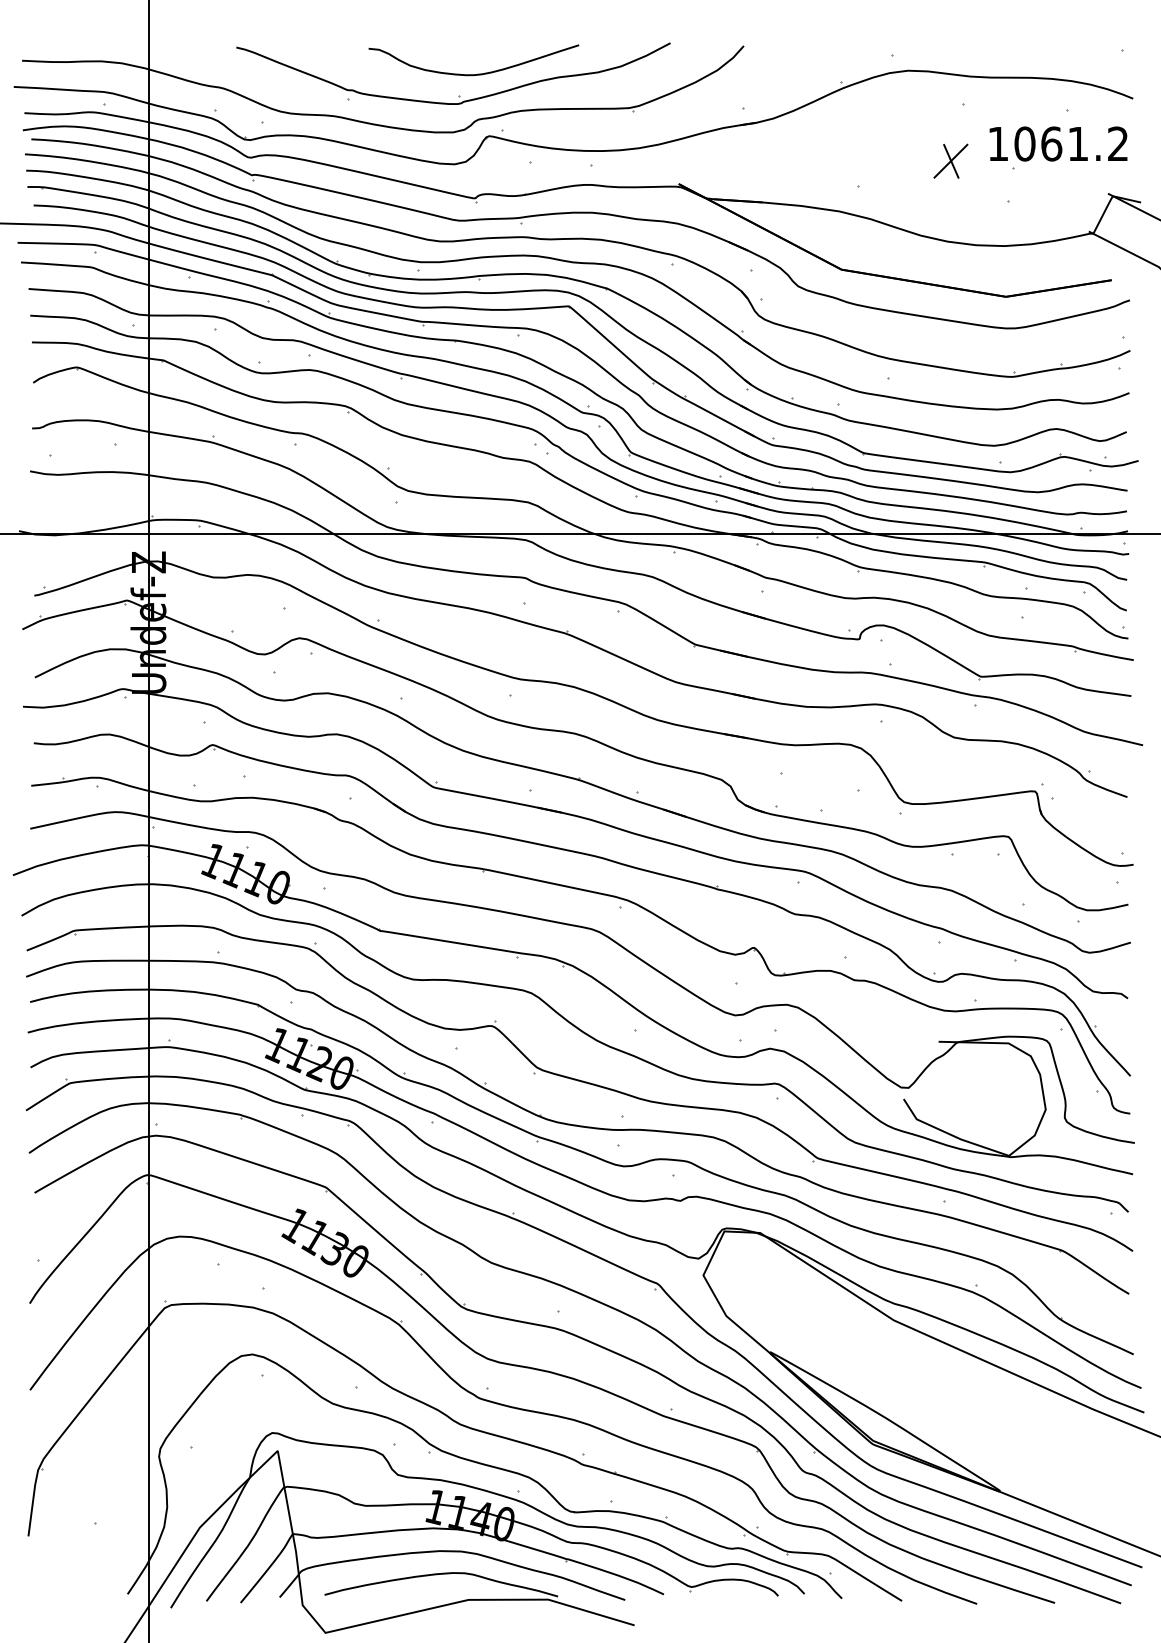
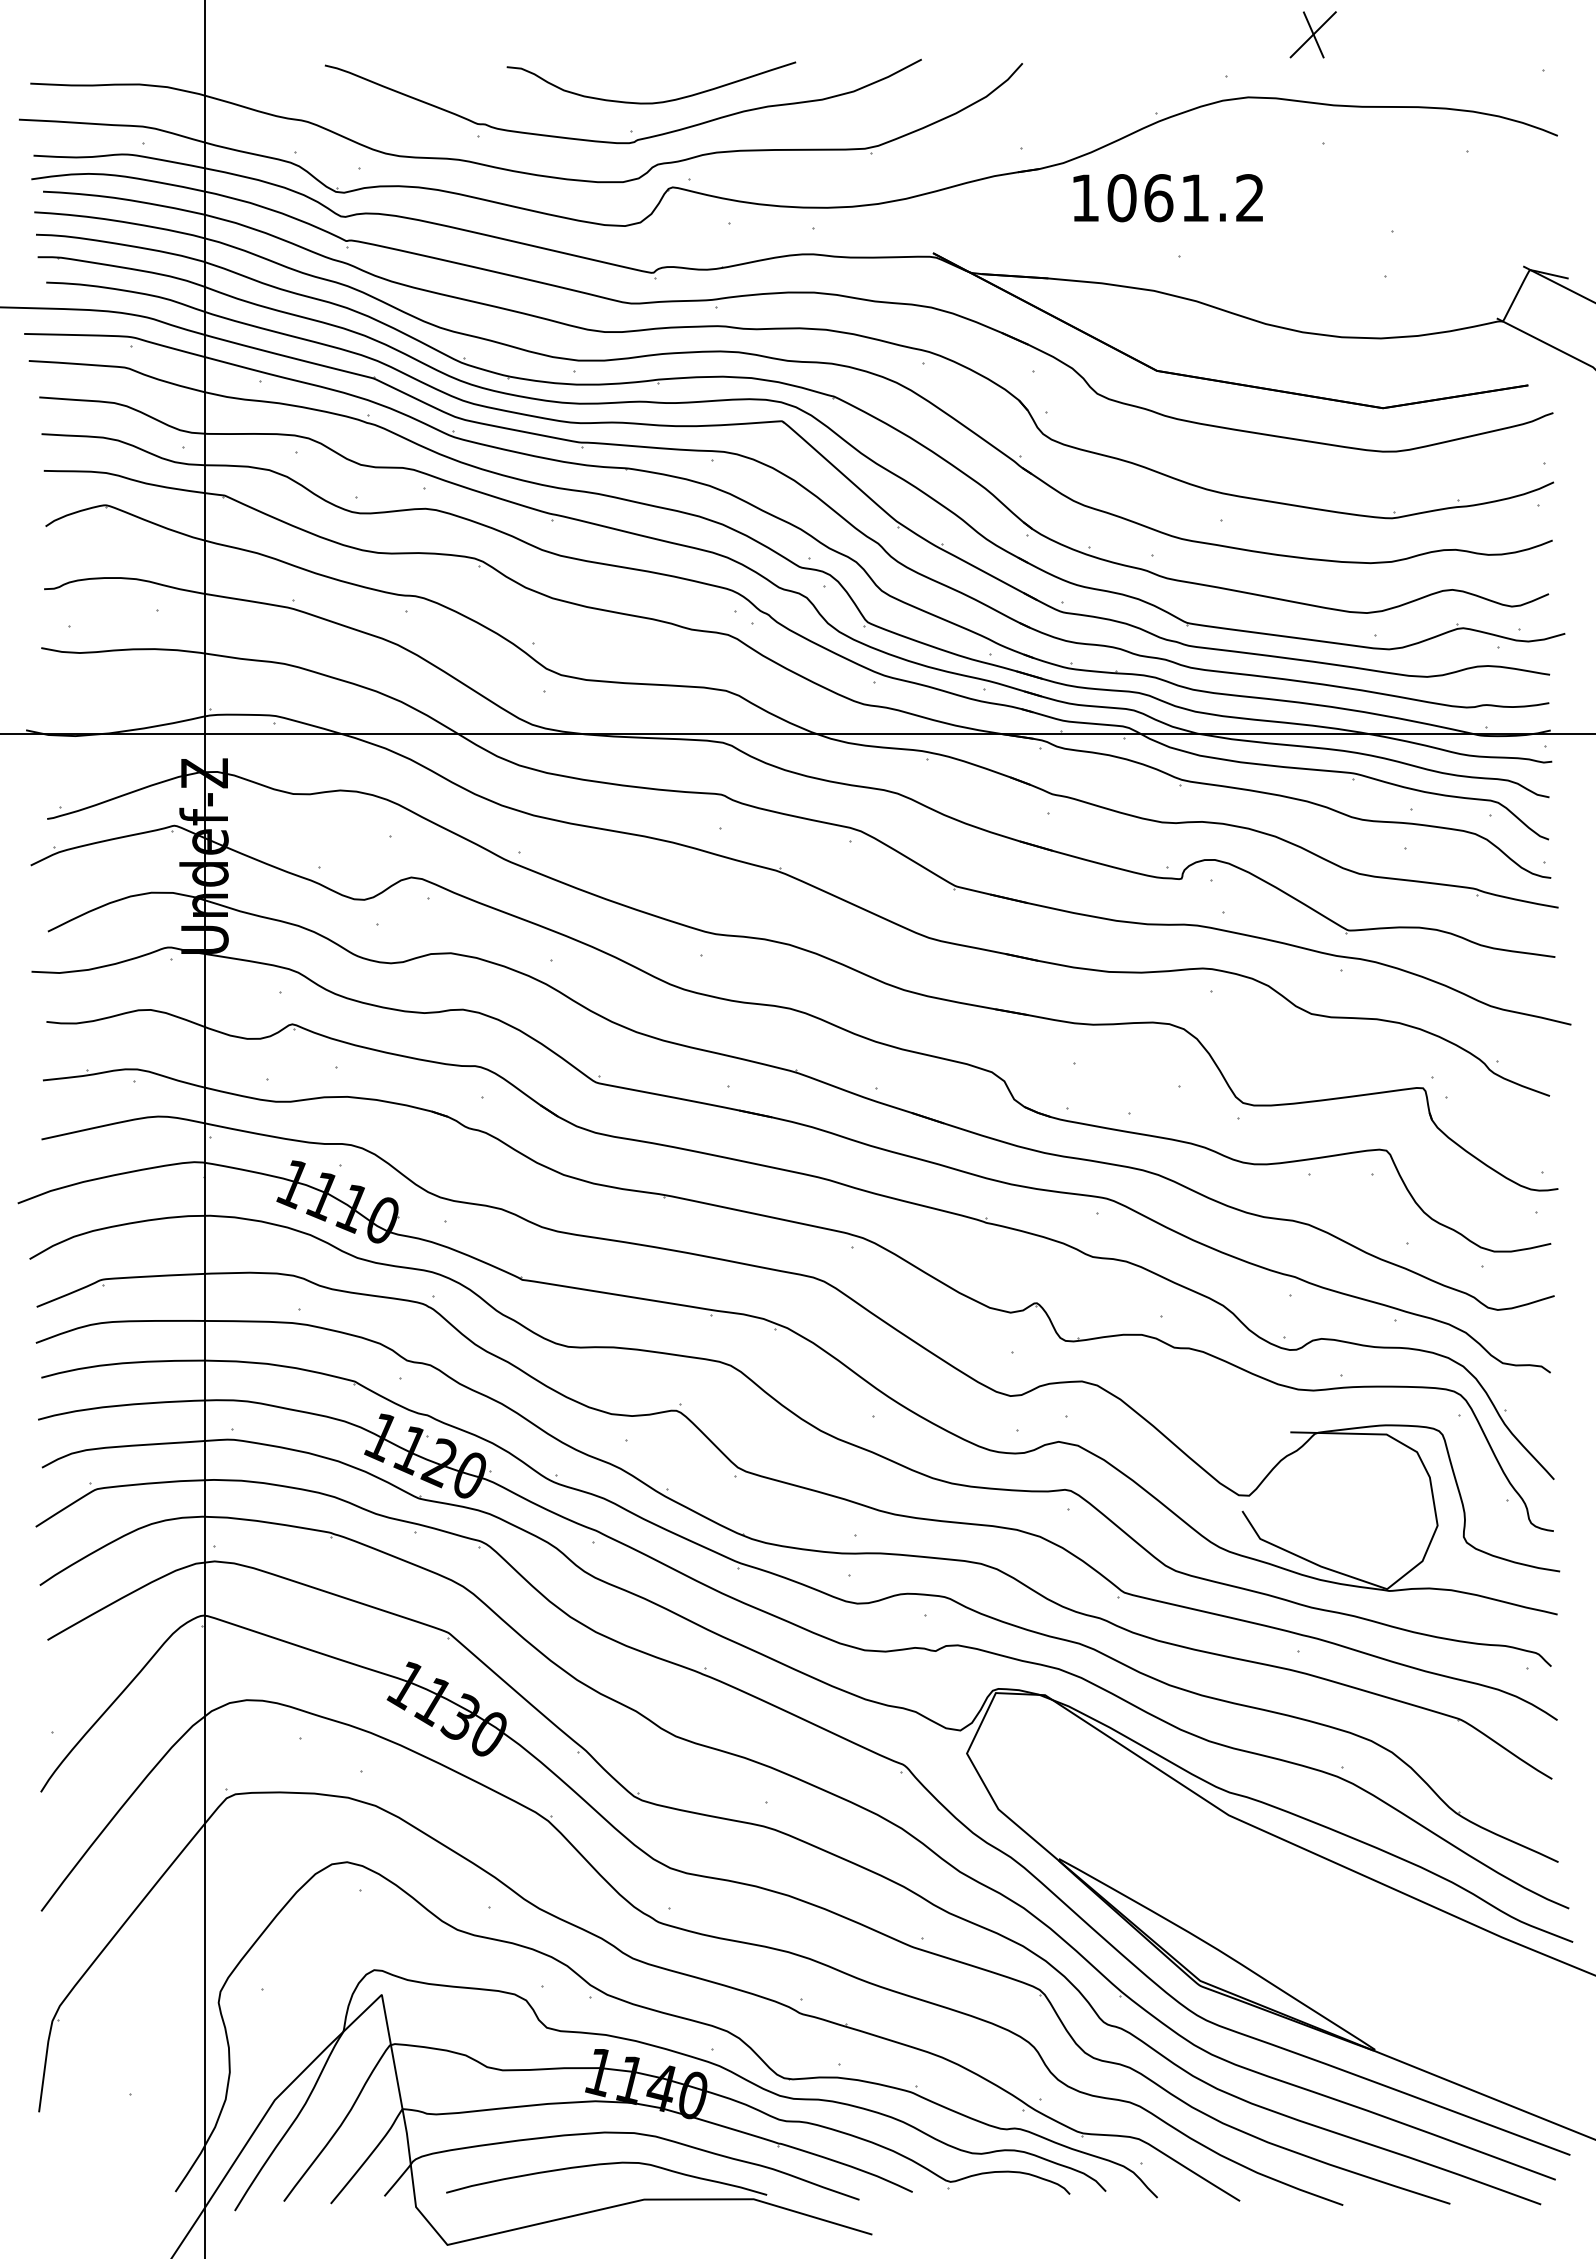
text: (1058, 144) -> (1167, 198), moved
part: (950, 161) -> (1312, 34), moved

